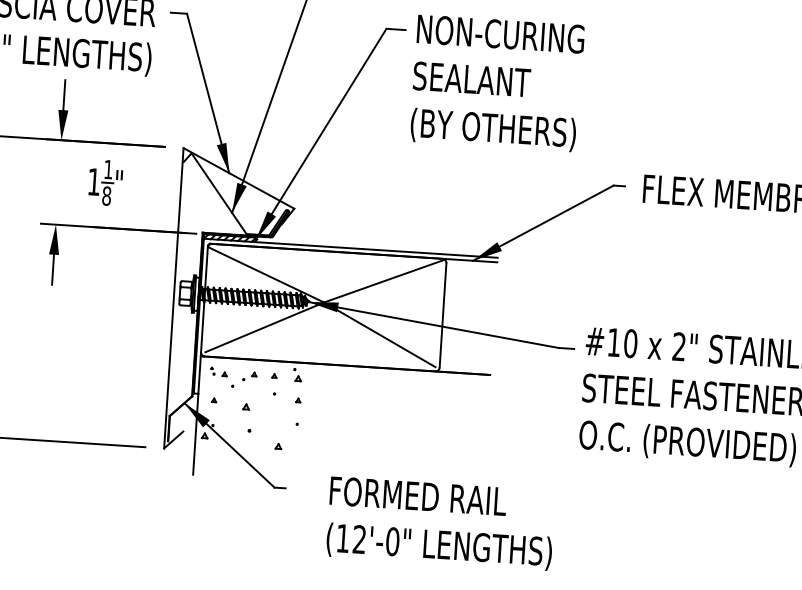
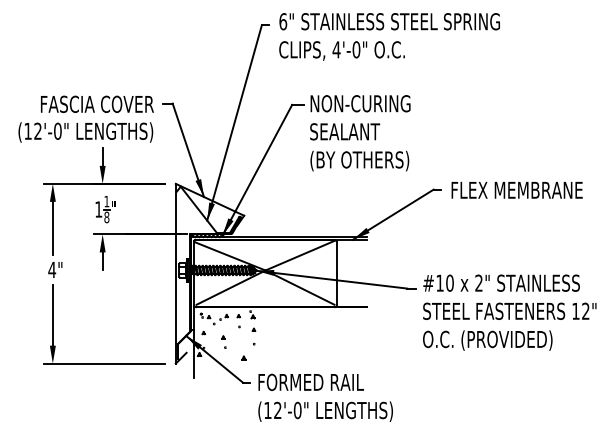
part: (105, 182) -> (105, 209), moved
part: (246, 416) -> (223, 341), size x0.71
text: (440, 523) -> (325, 397), moved

